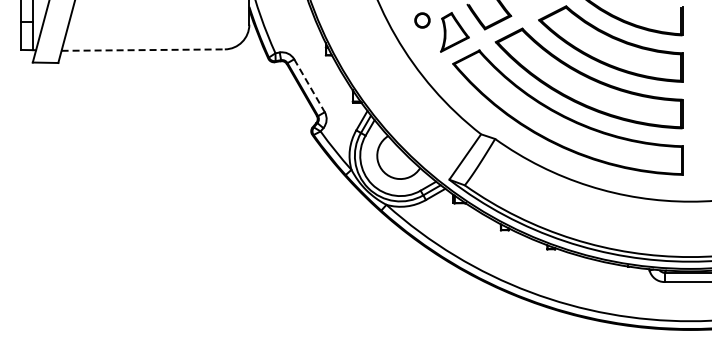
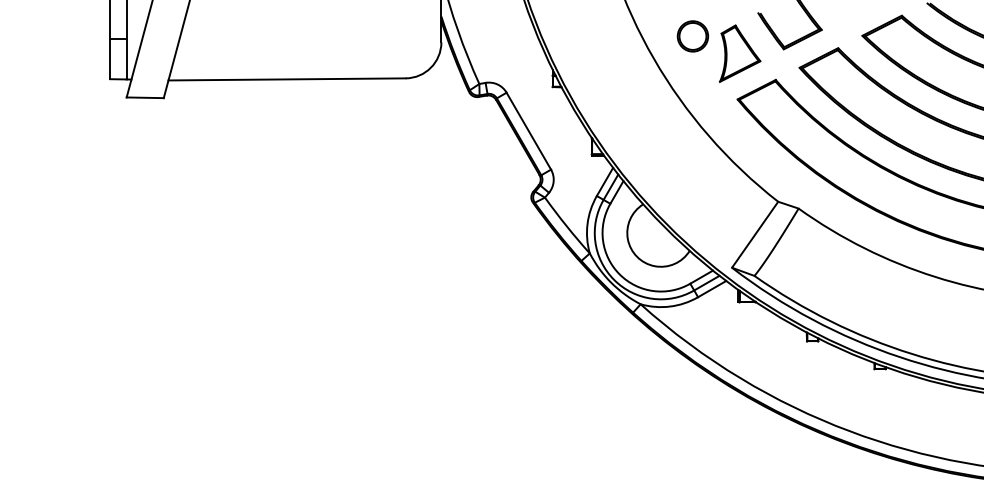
circle: (422, 20) -> (693, 36), size x1.43
line: (143, 50) -> (287, 79), dashed -> solid
line: (309, 85) -> (528, 130), dashed -> solid

